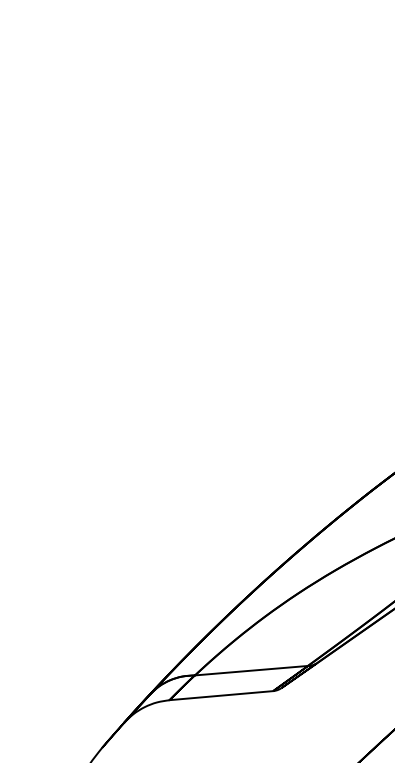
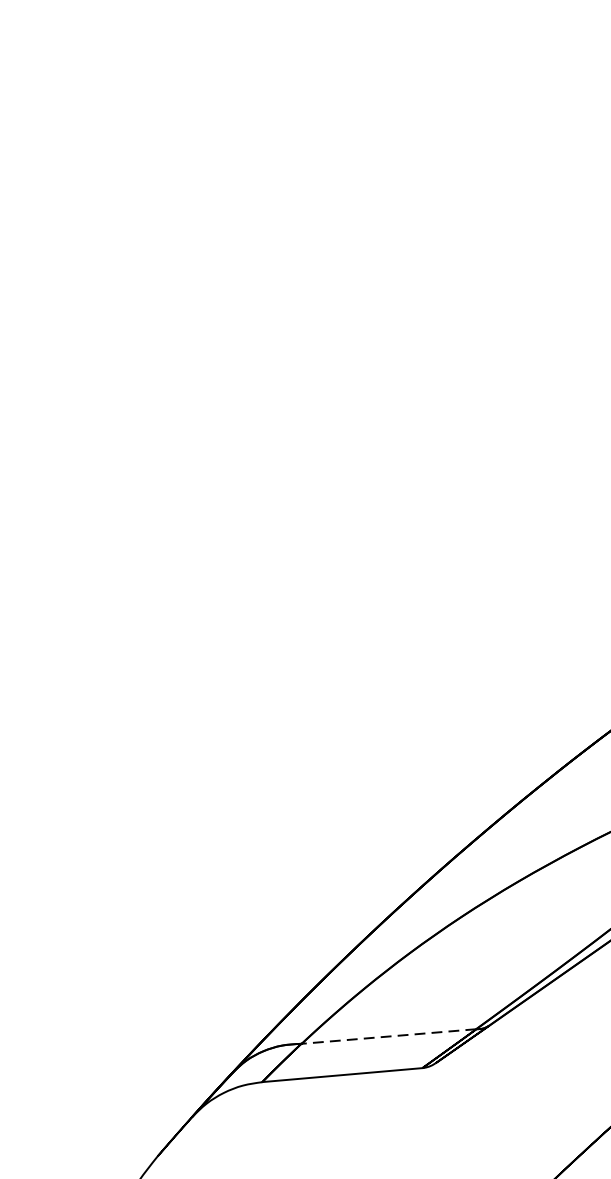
line: (251, 670) -> (388, 1036), solid -> dashed

